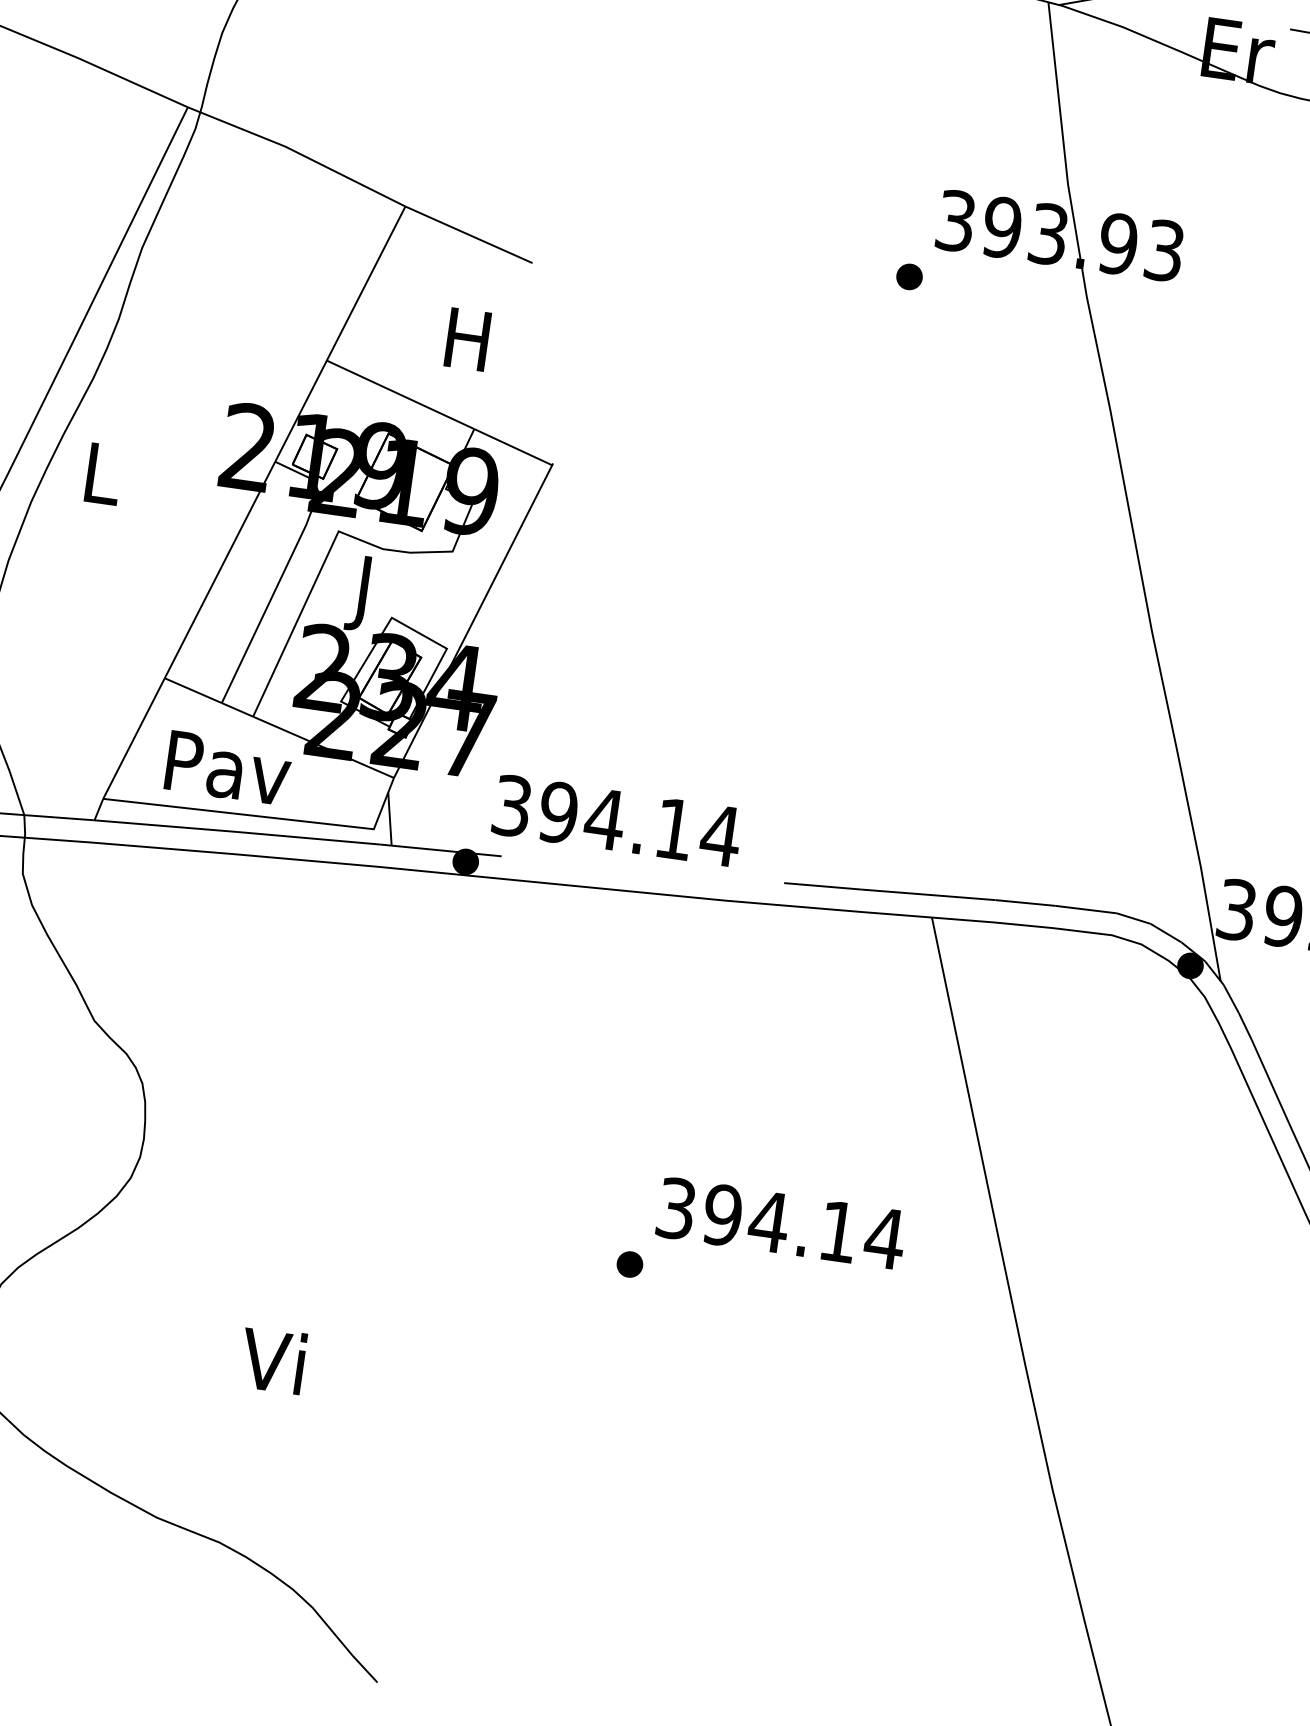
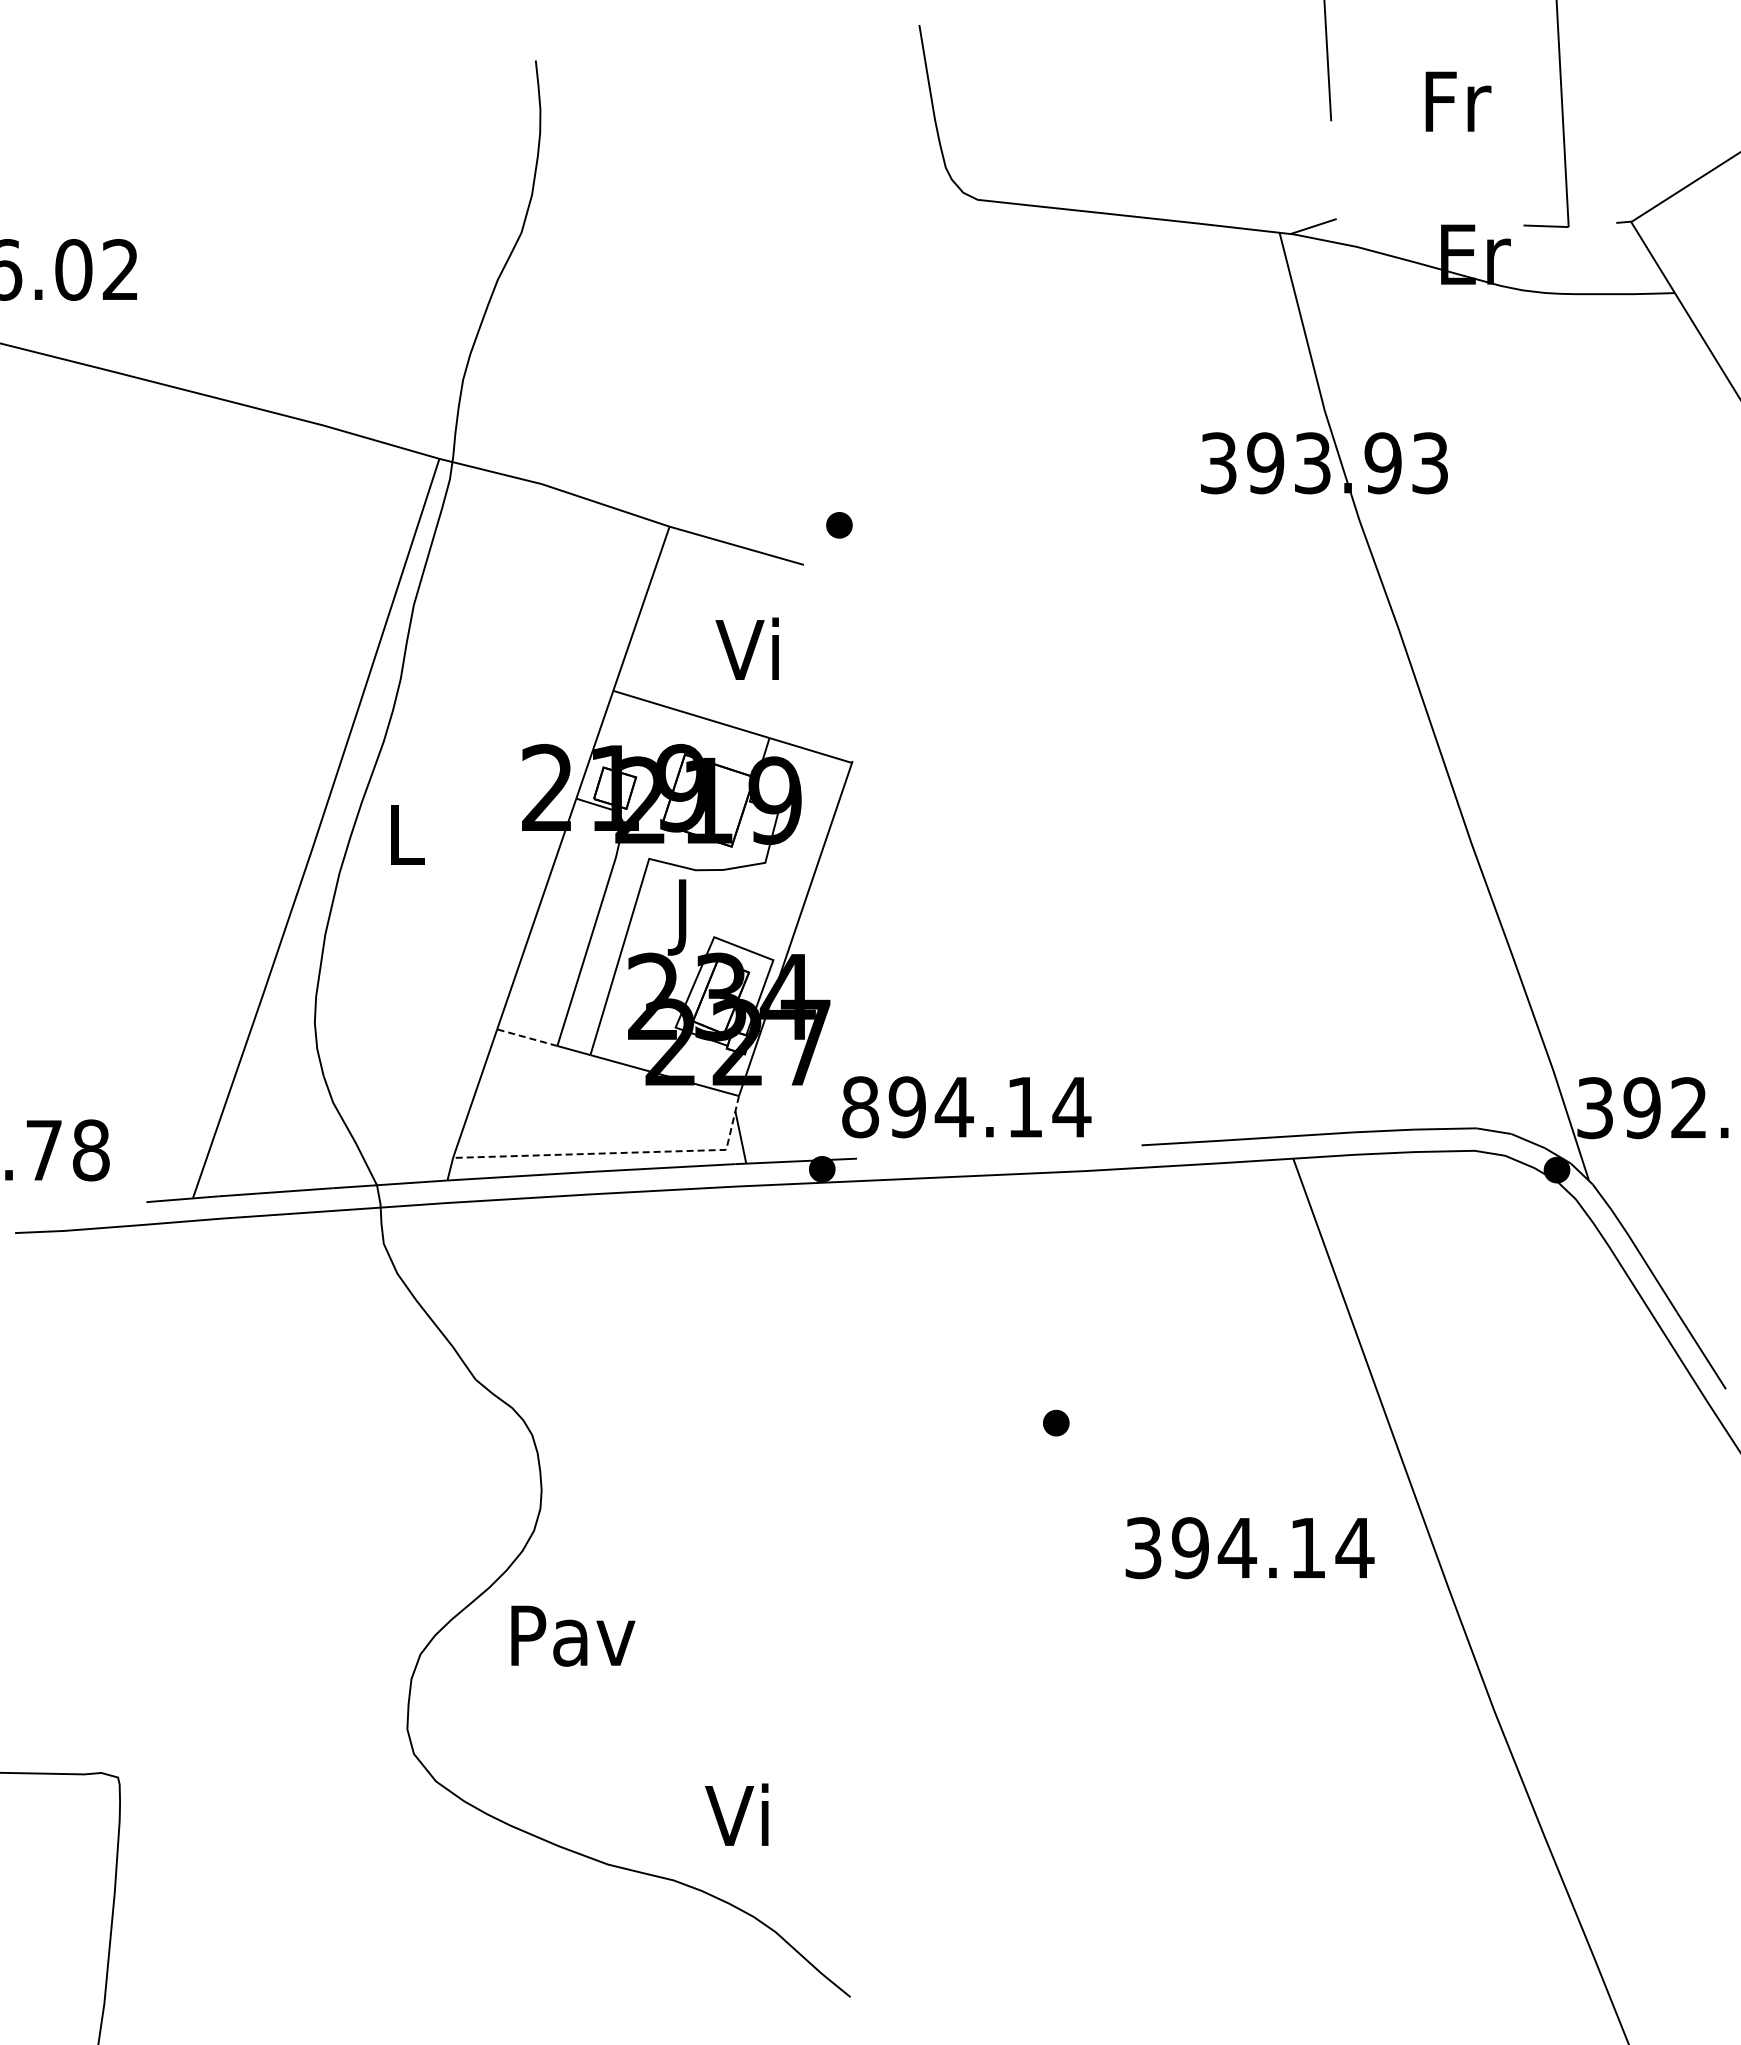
part: (909, 277) -> (839, 525), moved
text: (464, 337) -> (746, 648), H -> Vi
line: (192, 690) -> (526, 1037), solid -> dashed
text: (228, 767) -> (573, 1635), moved
text: (512, 806) -> (860, 1107), 394.14 -> 894.14
line: (266, 817) -> (617, 1153), solid -> dashed
text: (780, 1223) -> (1249, 1548), moved
part: (630, 1263) -> (1056, 1422), moved
text: (272, 1359) -> (736, 1814), moved

